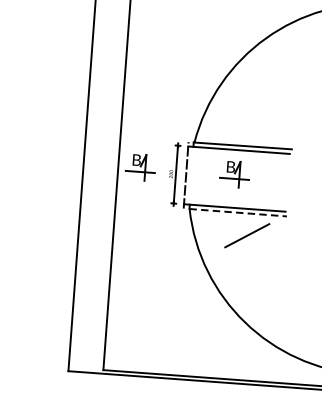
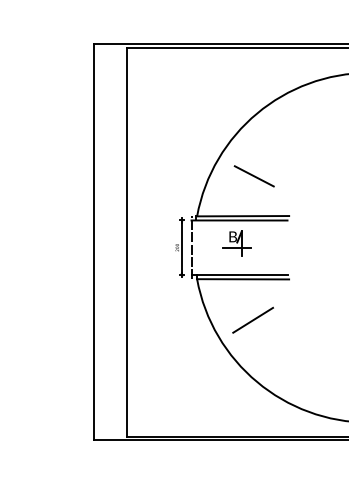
line: (257, 104) -> (253, 176), added
part: (139, 167) -> (147, 243), removed
line: (238, 212) -> (243, 279), dashed -> solid
line: (246, 234) -> (252, 319), moved

